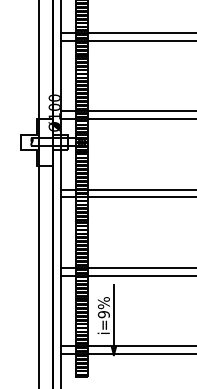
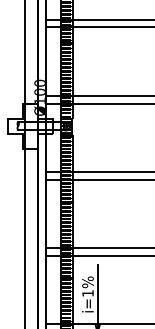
text: (103, 314) -> (87, 293), i=9%%% -> i=1%%%

